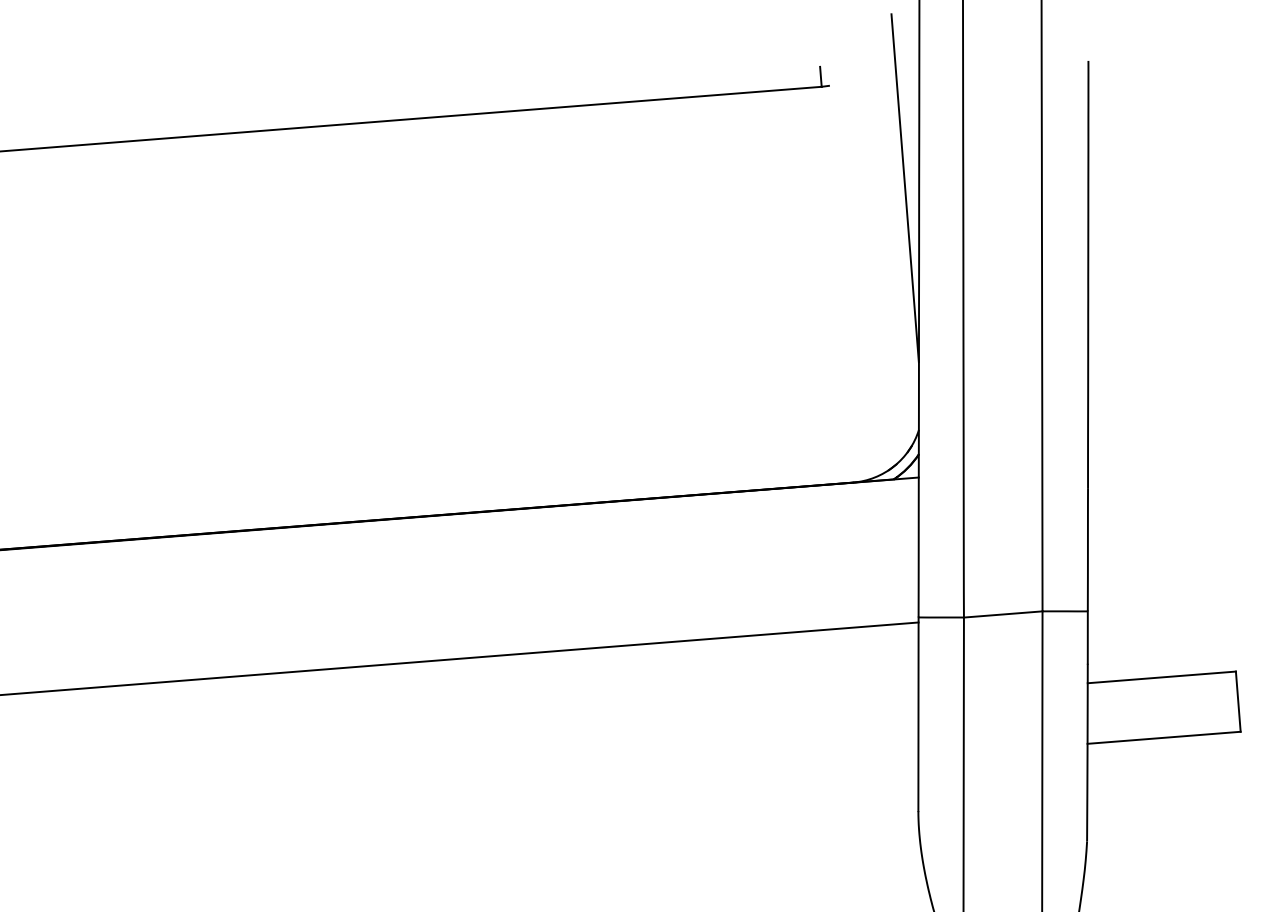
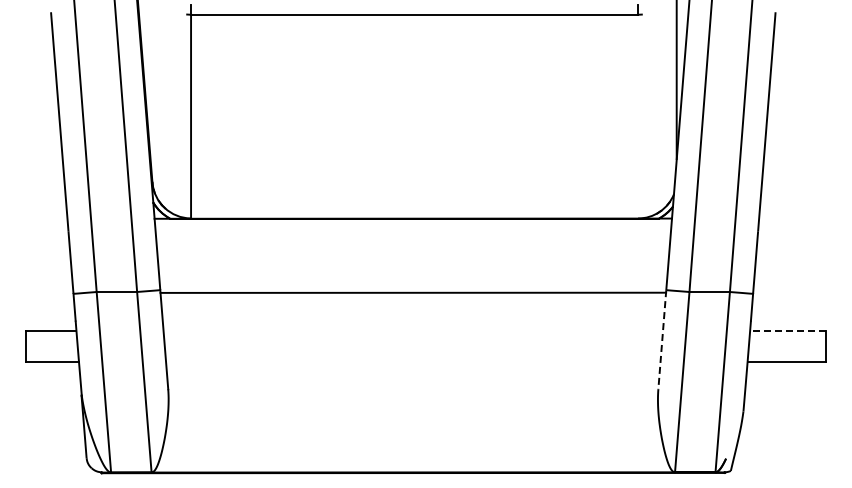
line: (1160, 677) -> (787, 330), solid -> dashed
line: (918, 713) -> (662, 339), solid -> dashed

